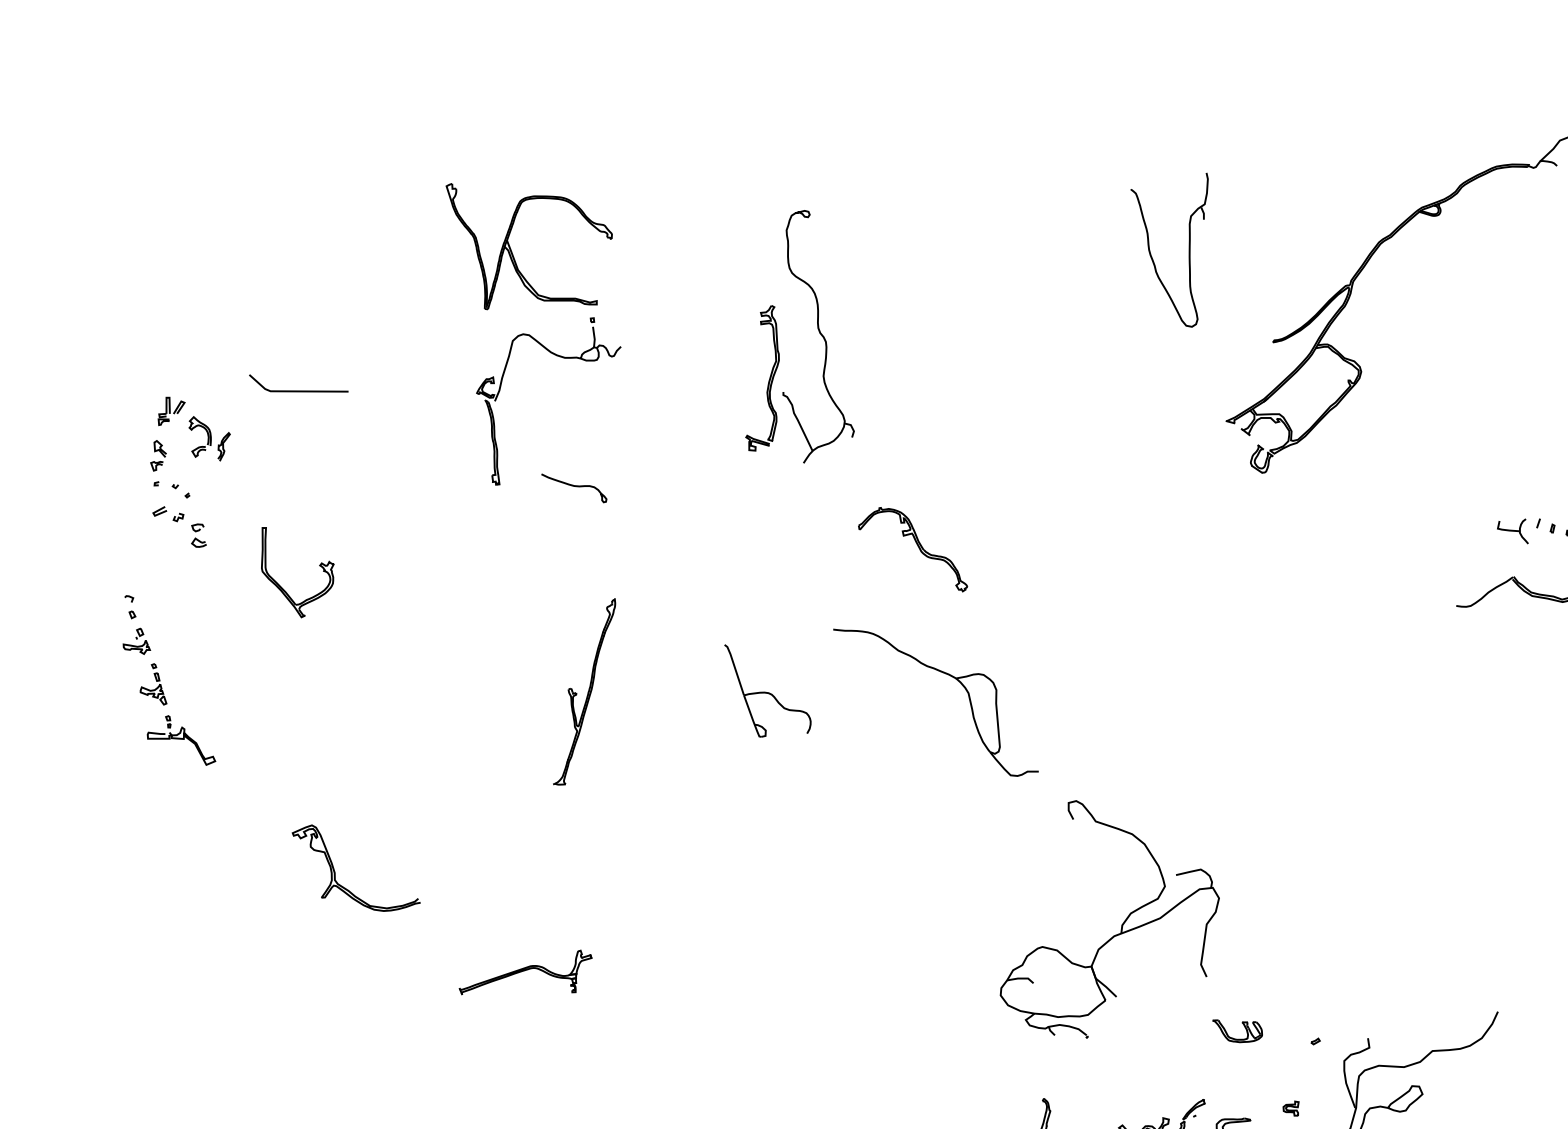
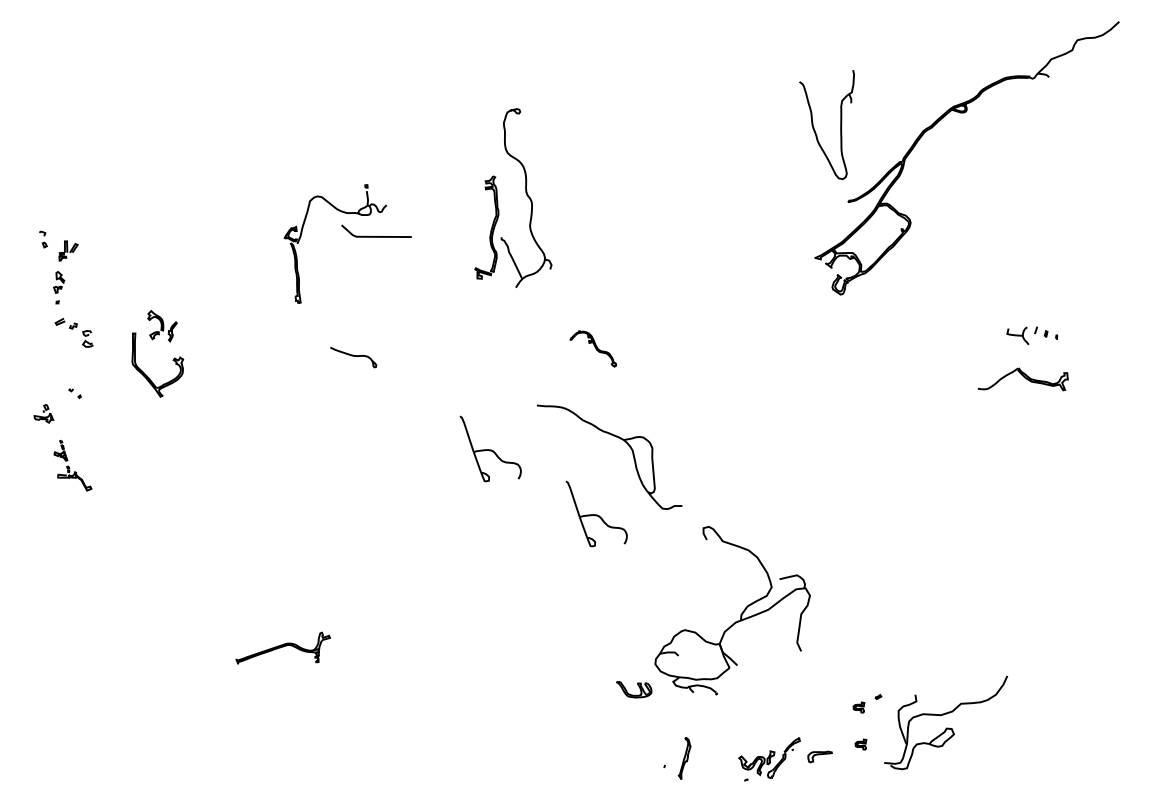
part: (513, 252) -> (310, 138), removed
part: (1151, 253) -> (814, 127), moved
line: (298, 390) -> (376, 236), moved
part: (209, 438) -> (162, 326), moved
curve: (574, 486) -> (353, 356), moved
part: (180, 491) -> (74, 393), moved
part: (913, 549) -> (593, 348), size x0.6
part: (130, 607) -> (43, 239), moved
part: (584, 691) -> (360, 449), removed
part: (177, 714) -> (72, 465), size x0.7
part: (917, 782) -> (596, 513), added
curve: (335, 869) -> (184, 575), removed
part: (524, 971) -> (282, 647), moved
part: (1238, 1030) -> (634, 689), moved
curve: (1287, 1054) -> (858, 706), added

